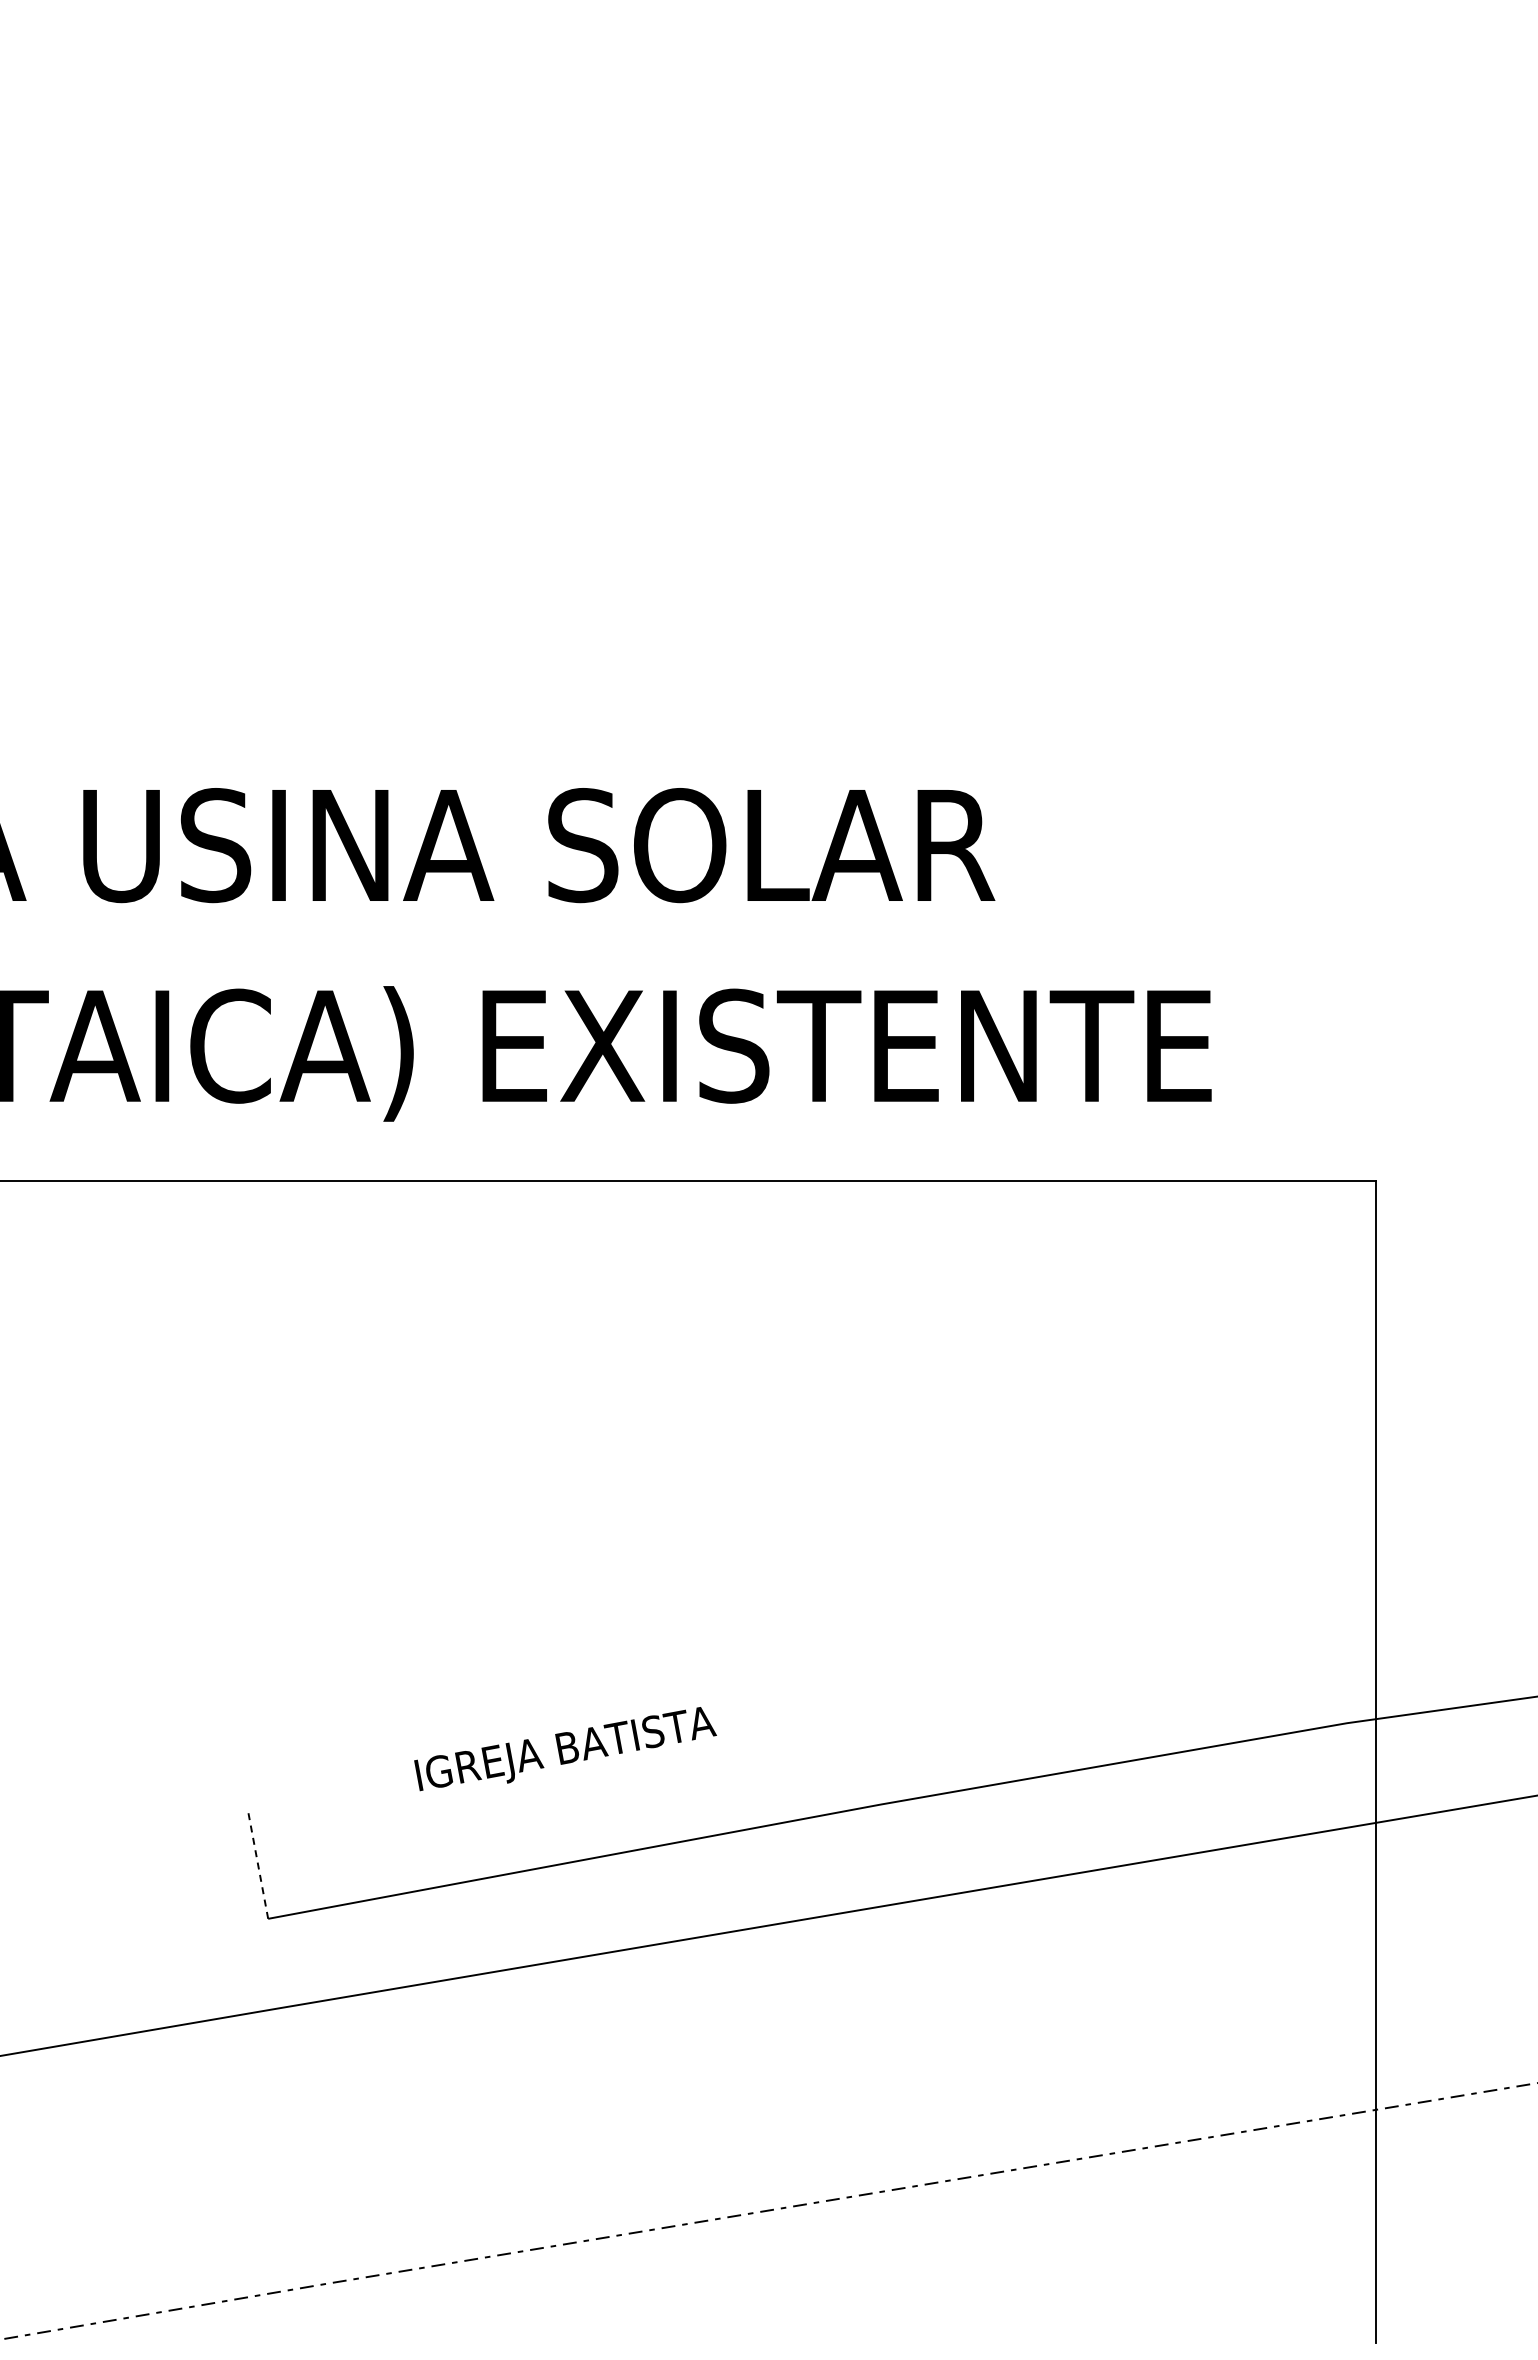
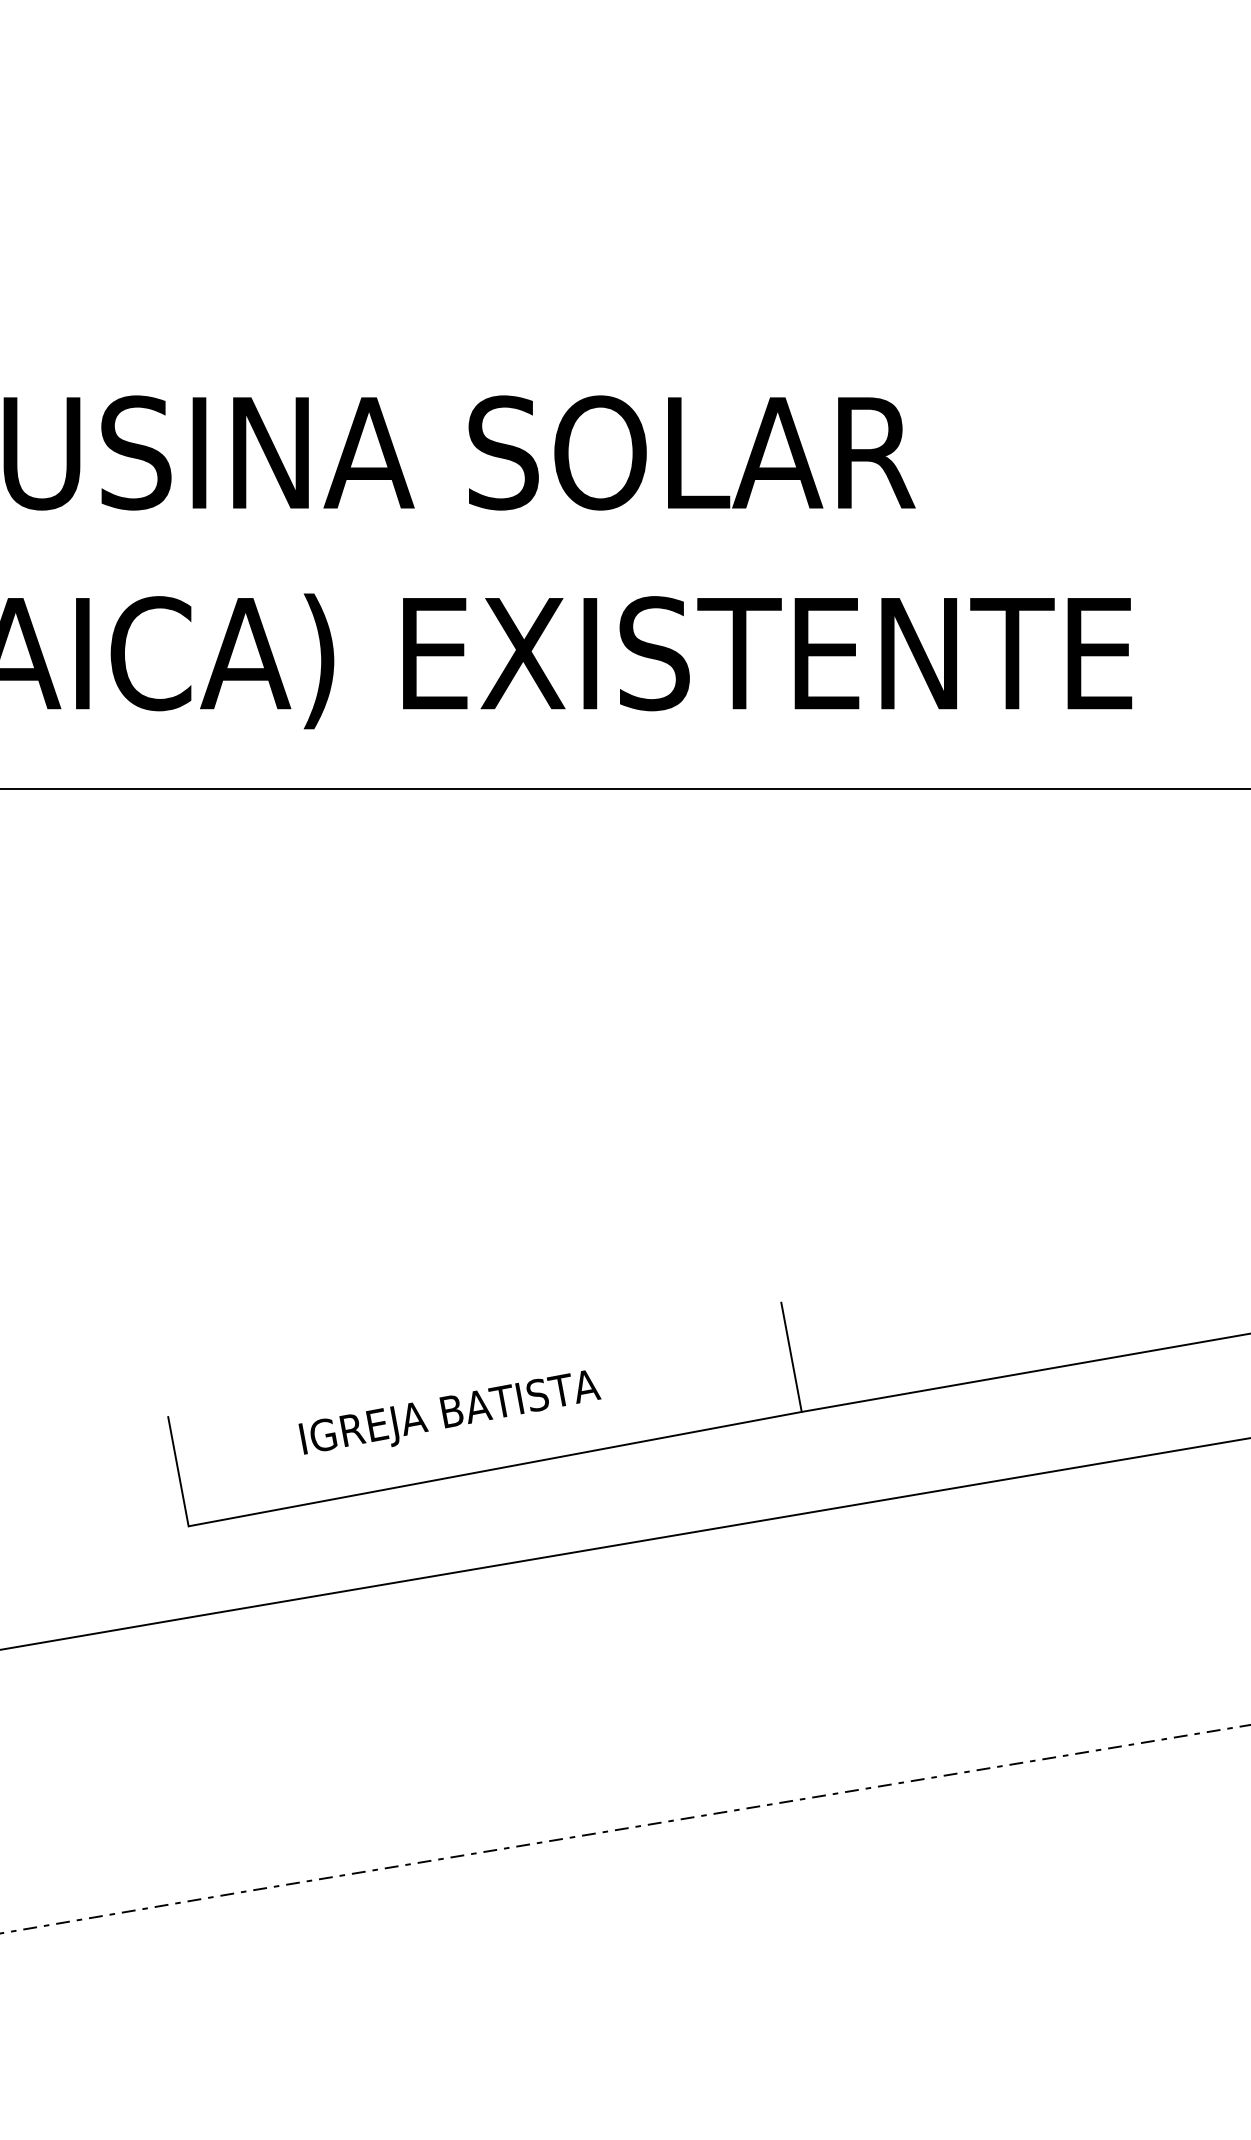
text: (565, 1749) -> (449, 1412), moved
line: (870, 1749) -> (790, 1356), added
line: (258, 1864) -> (178, 1471), dashed -> solid

